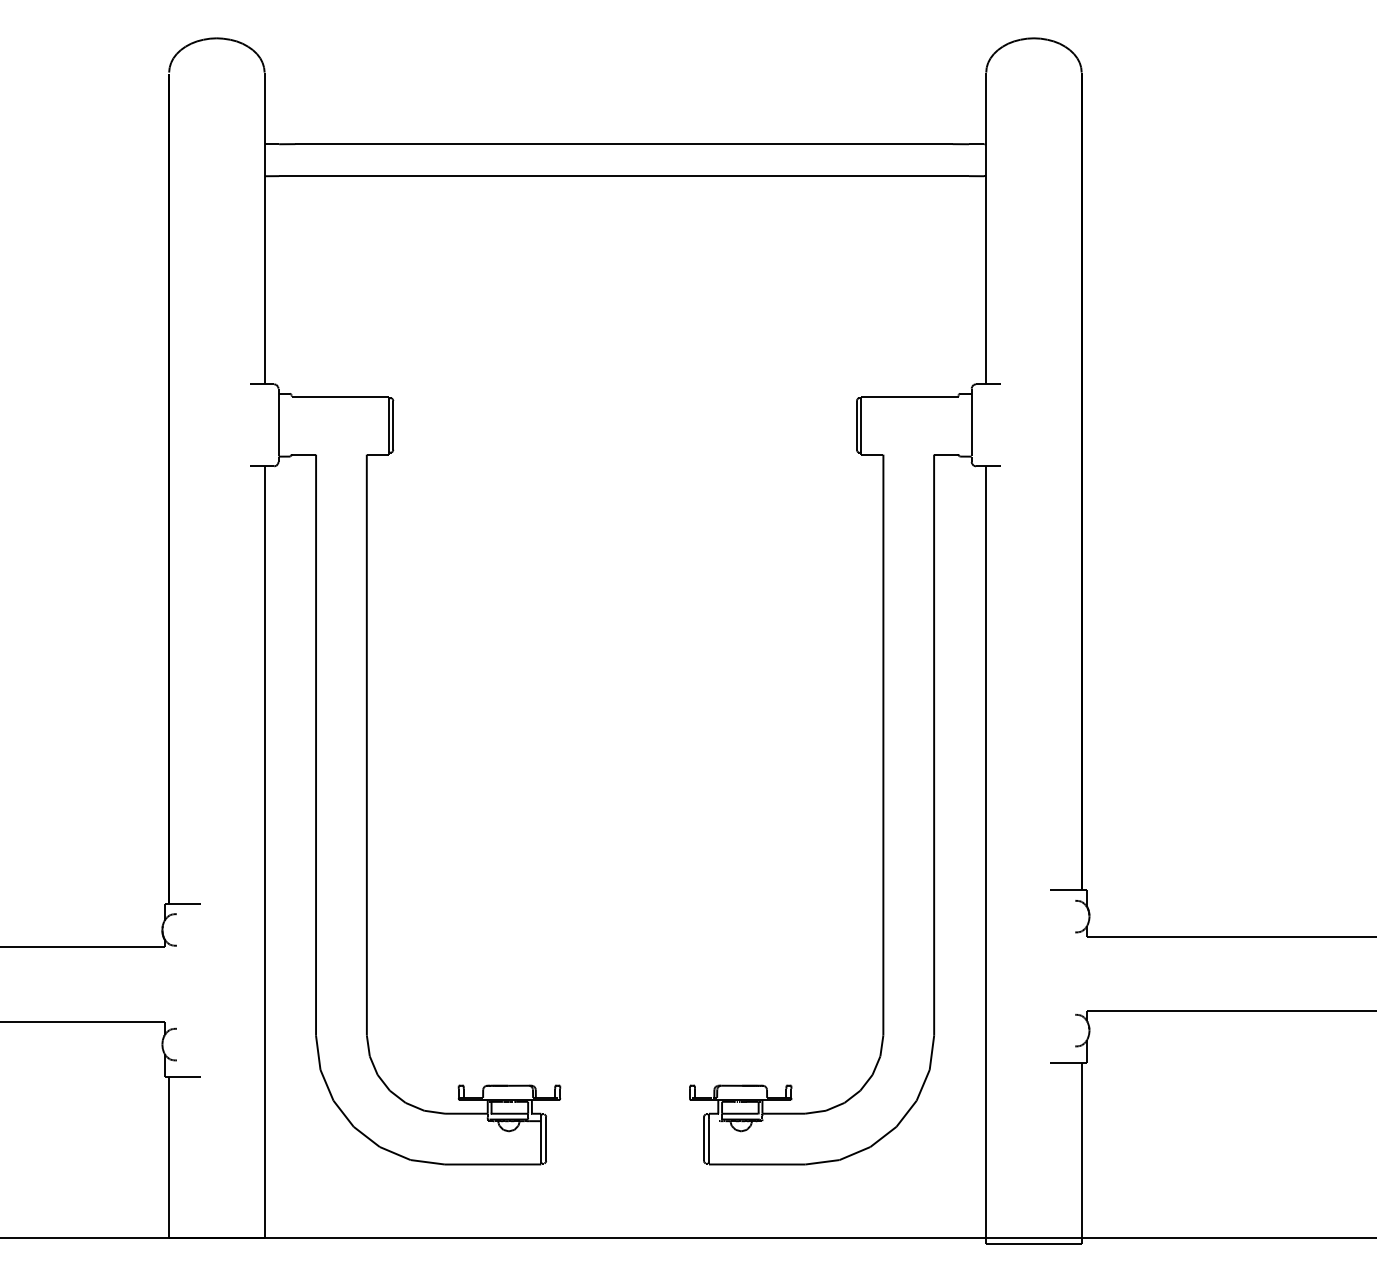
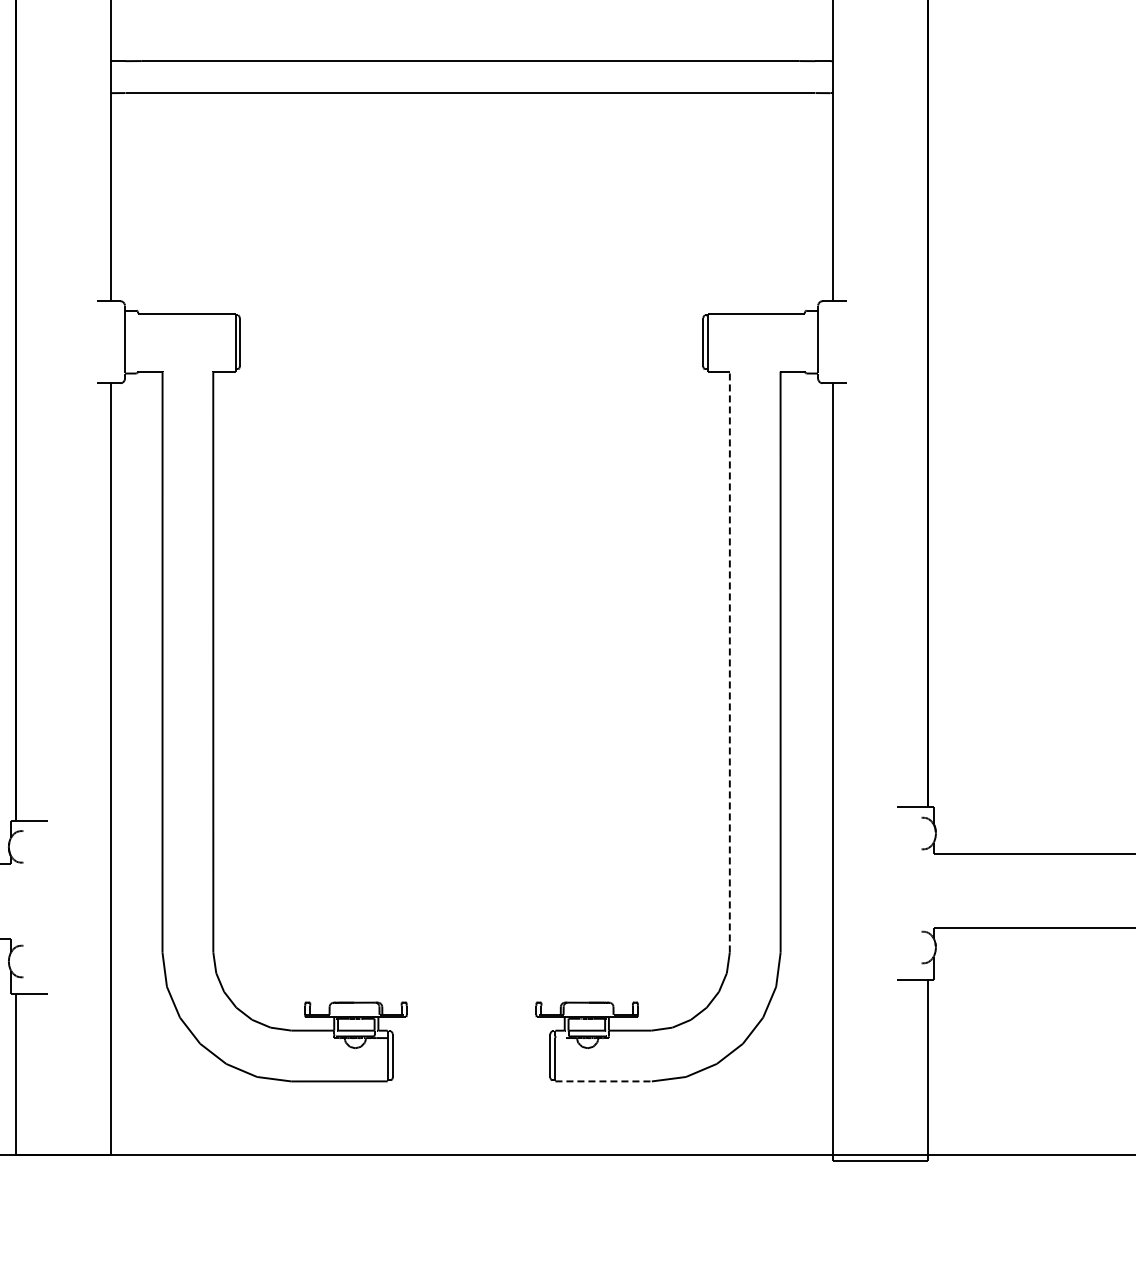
line: (883, 744) -> (729, 661), solid -> dashed
line: (757, 1164) -> (603, 1081), solid -> dashed

